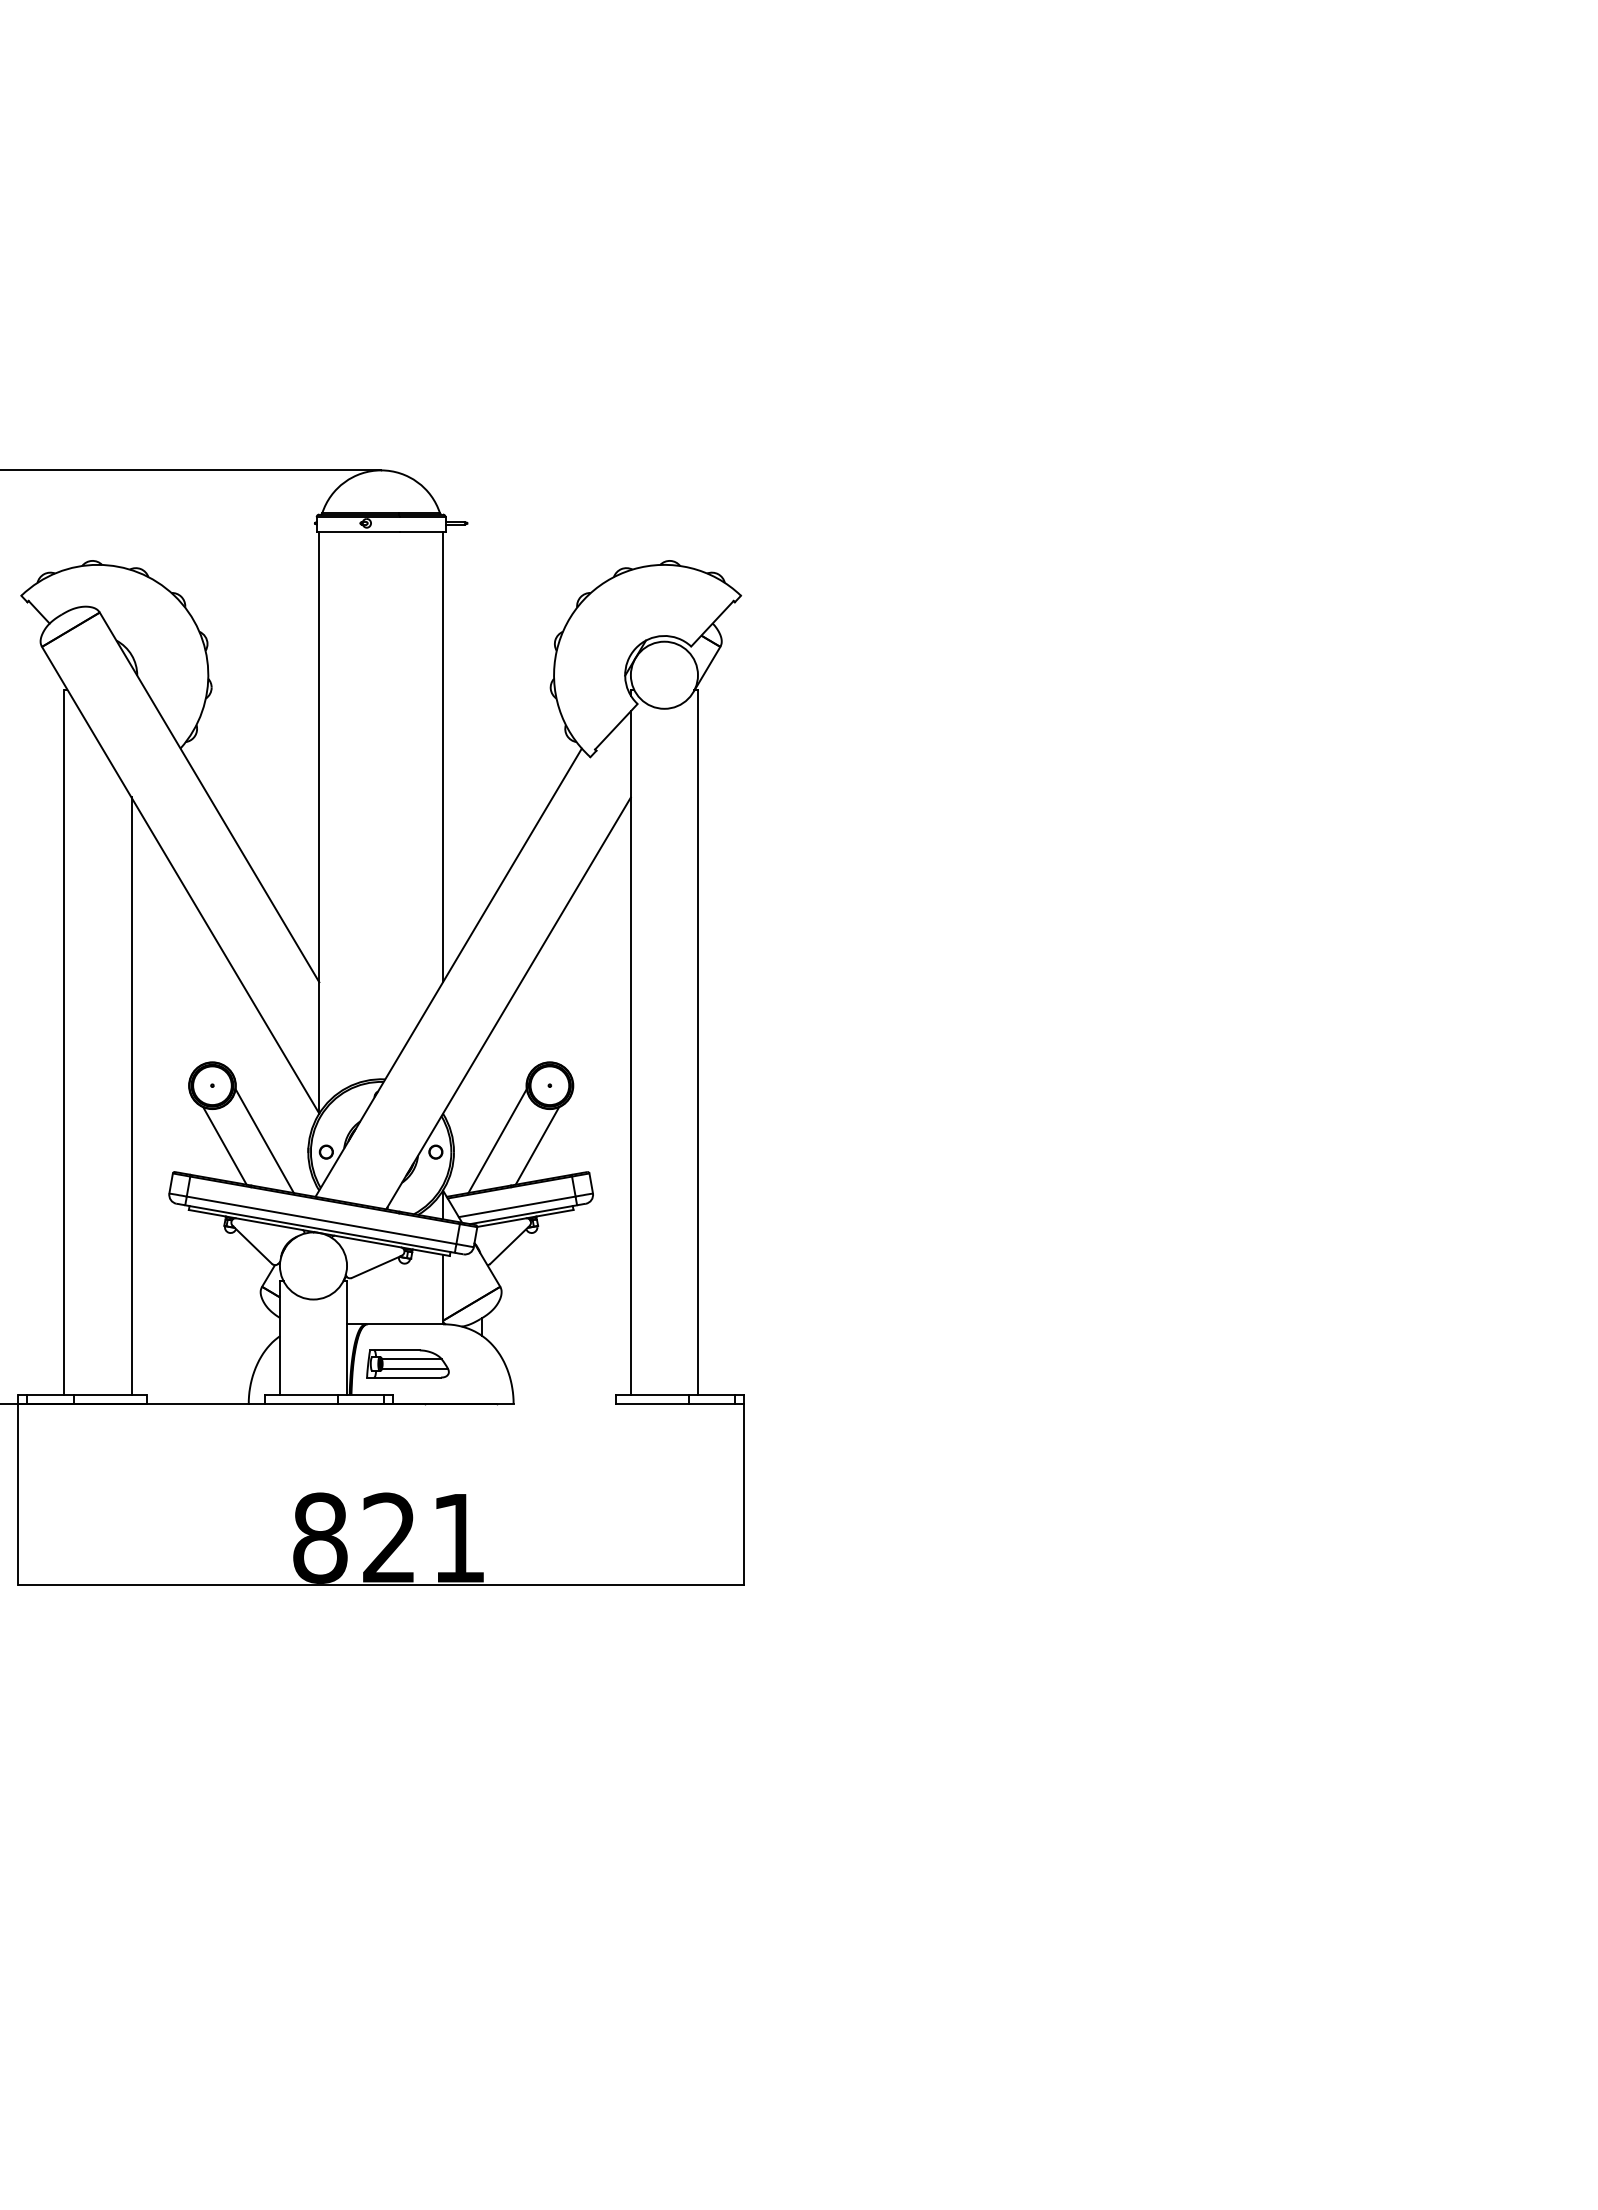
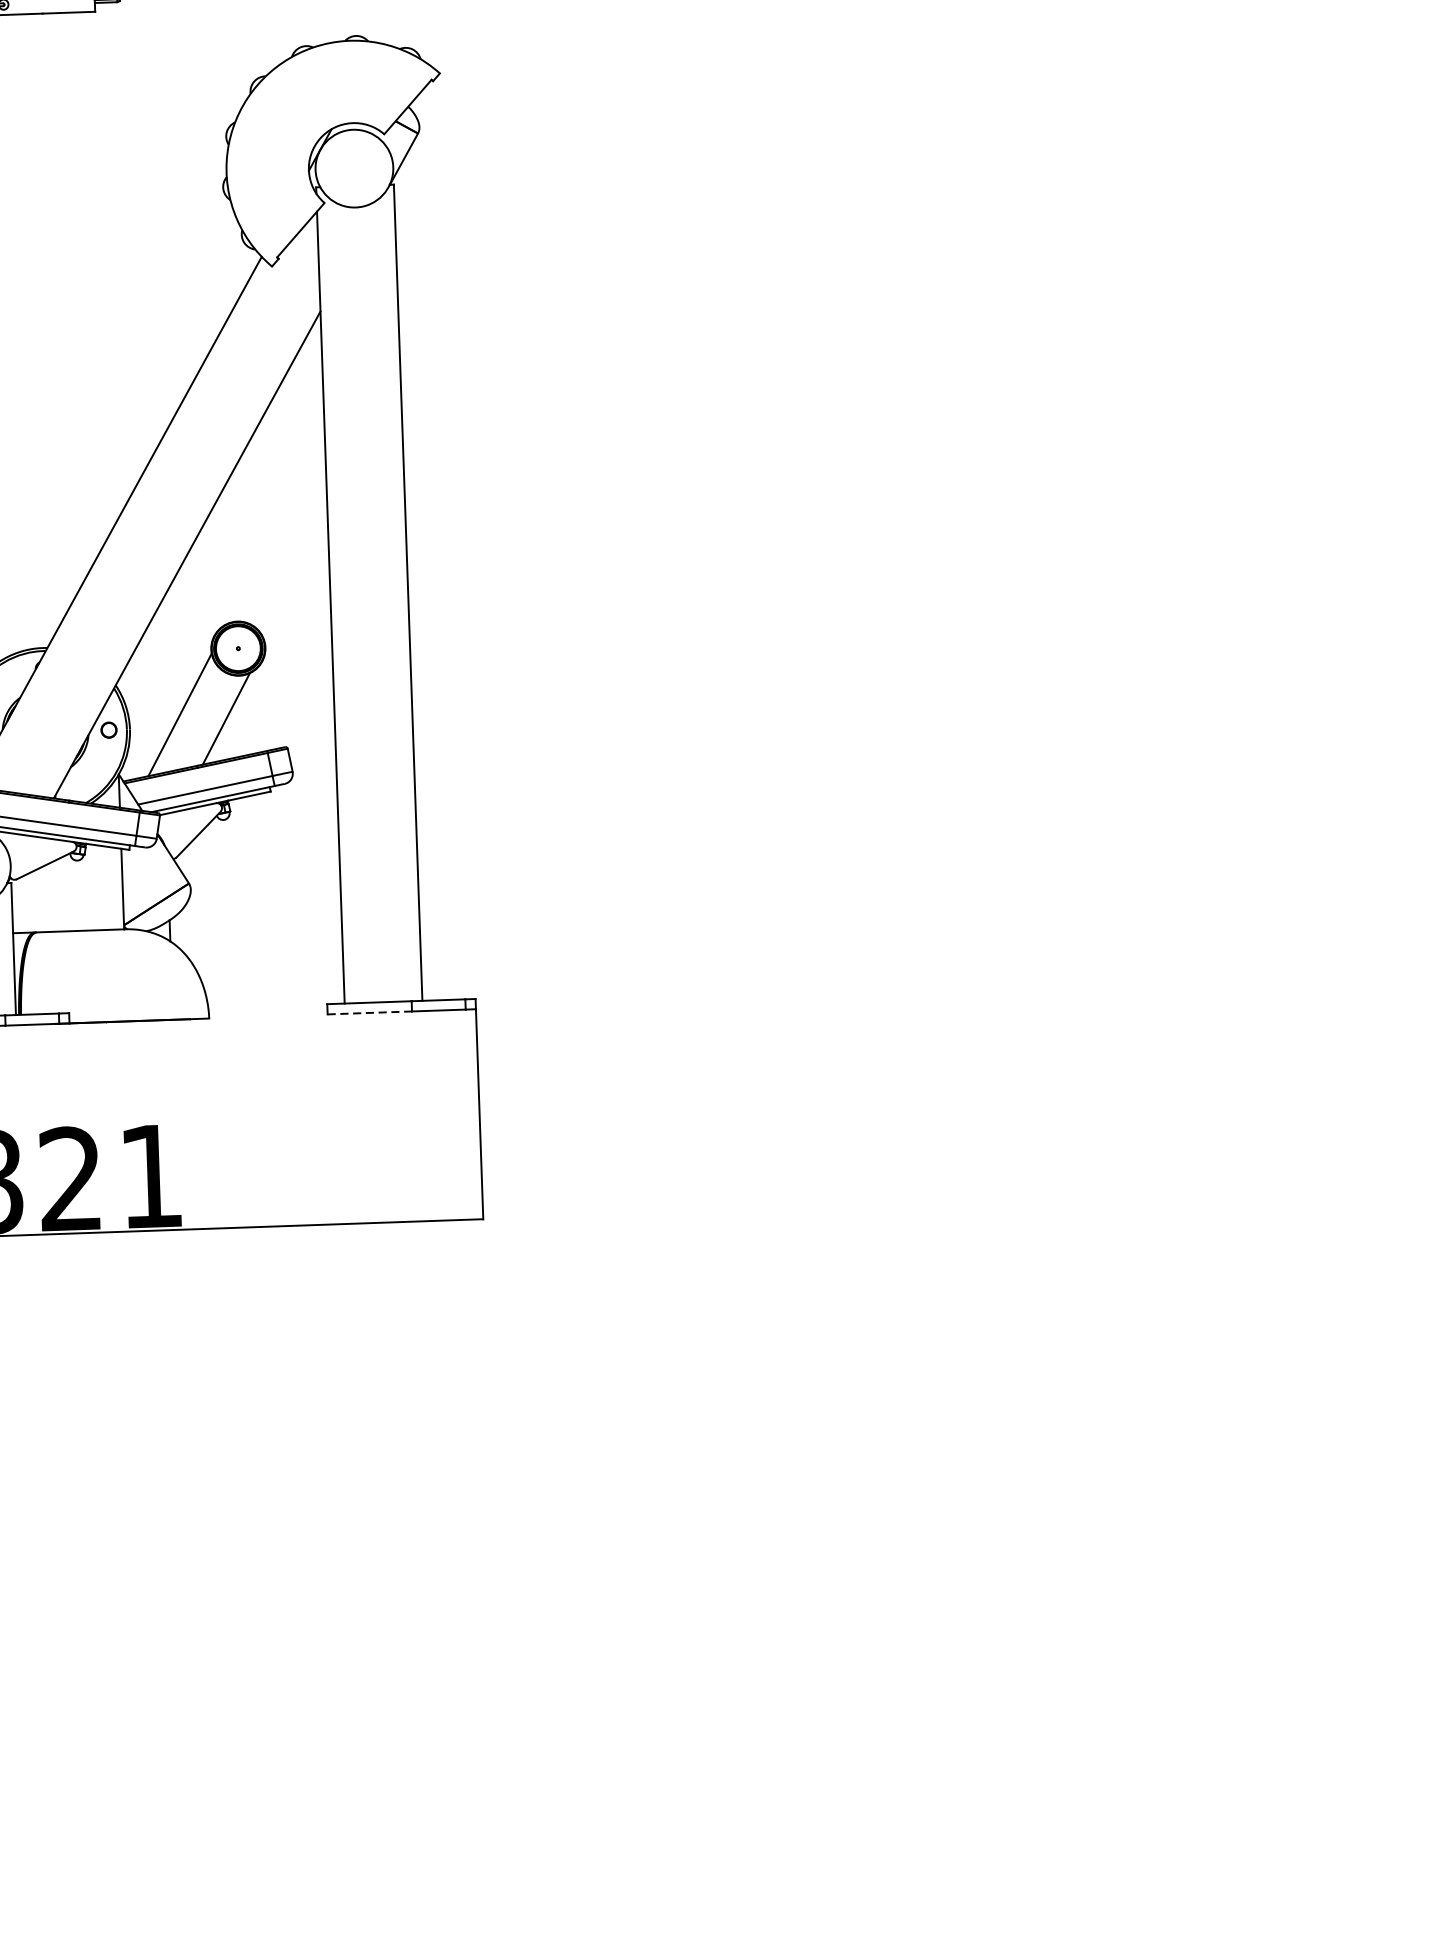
line: (442, 757) -> (100, 272), removed
part: (407, 1363) -> (84, 976), removed
line: (652, 1403) -> (370, 1012), solid -> dashed

